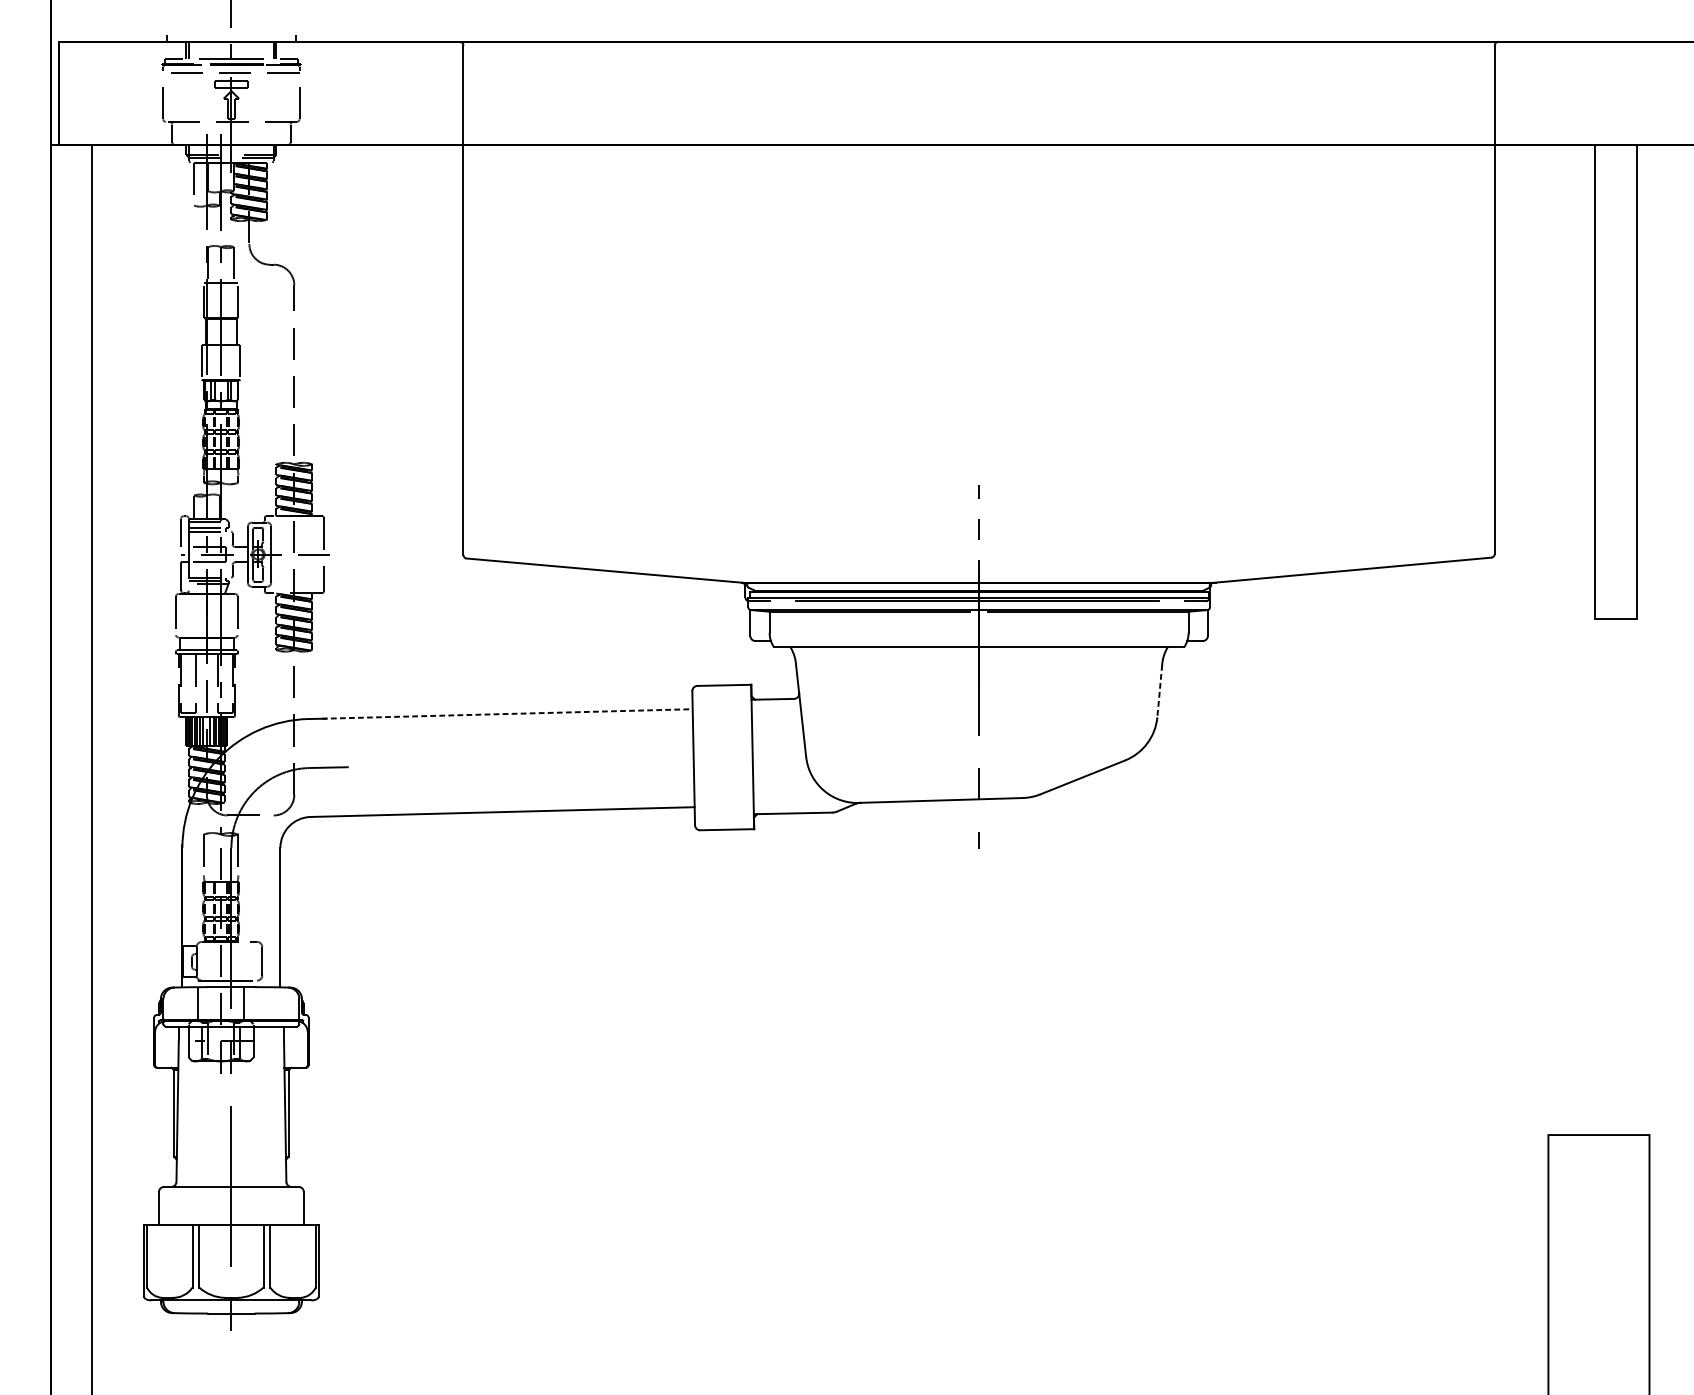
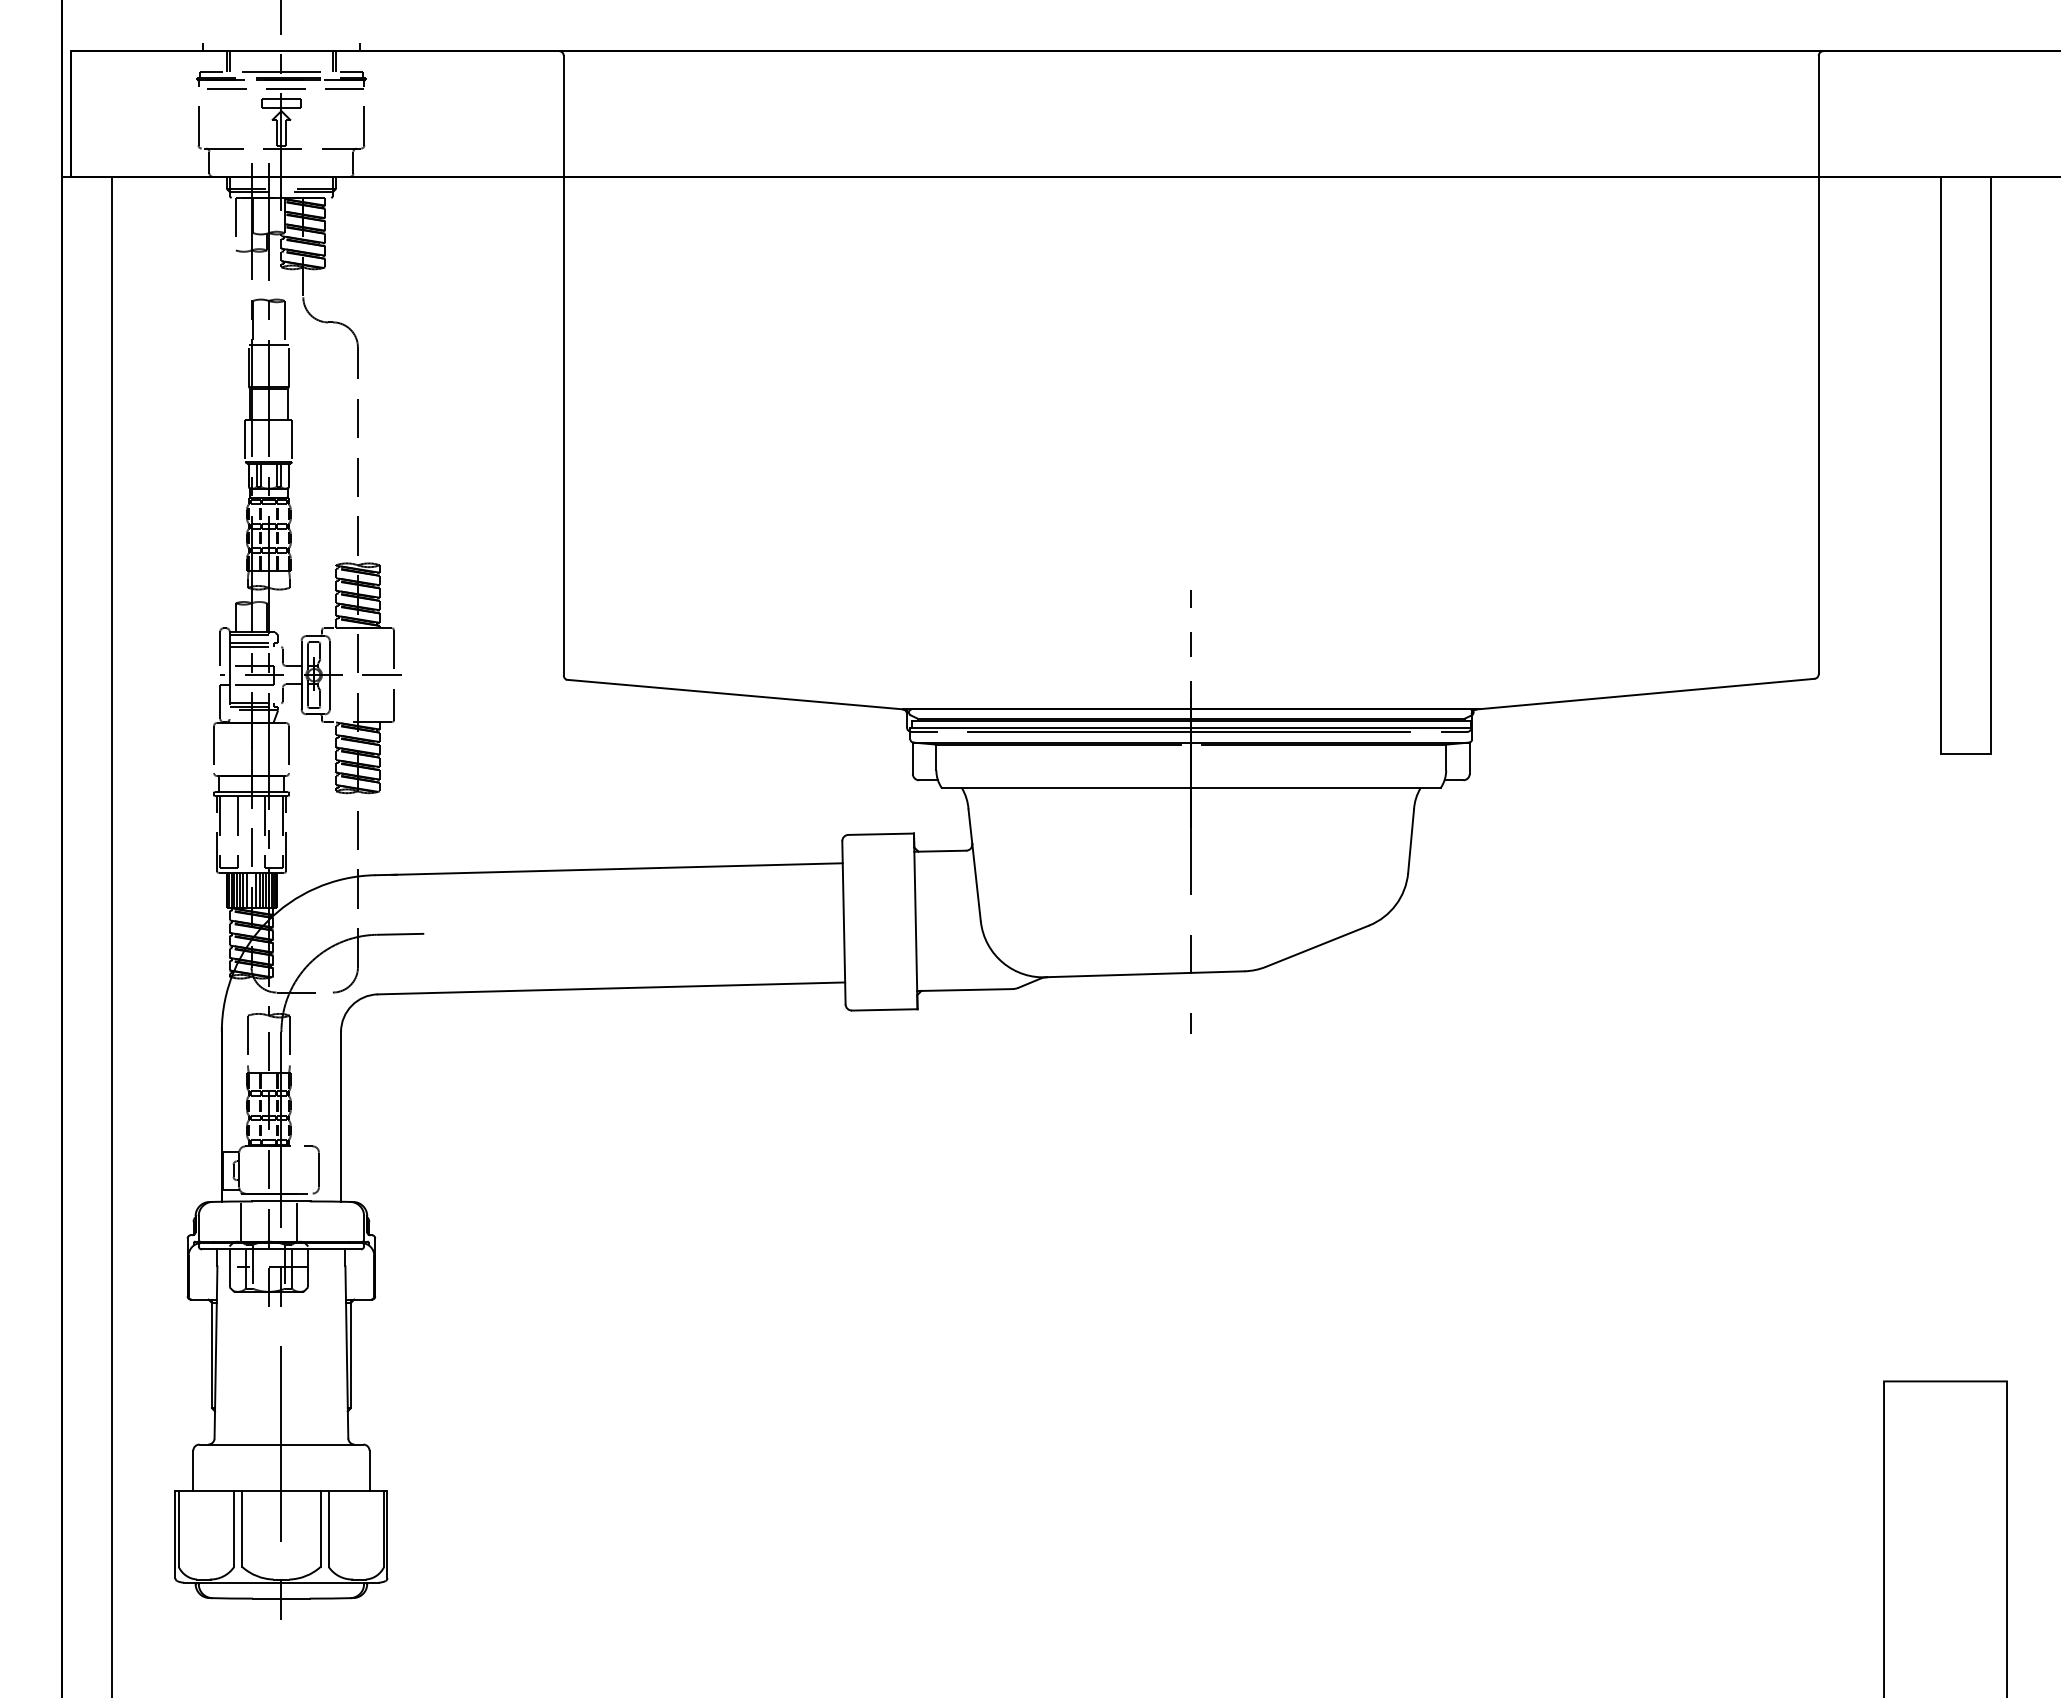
line: (1160, 691) -> (1411, 841), dashed -> solid
line: (507, 714) -> (617, 869), dashed -> solid

